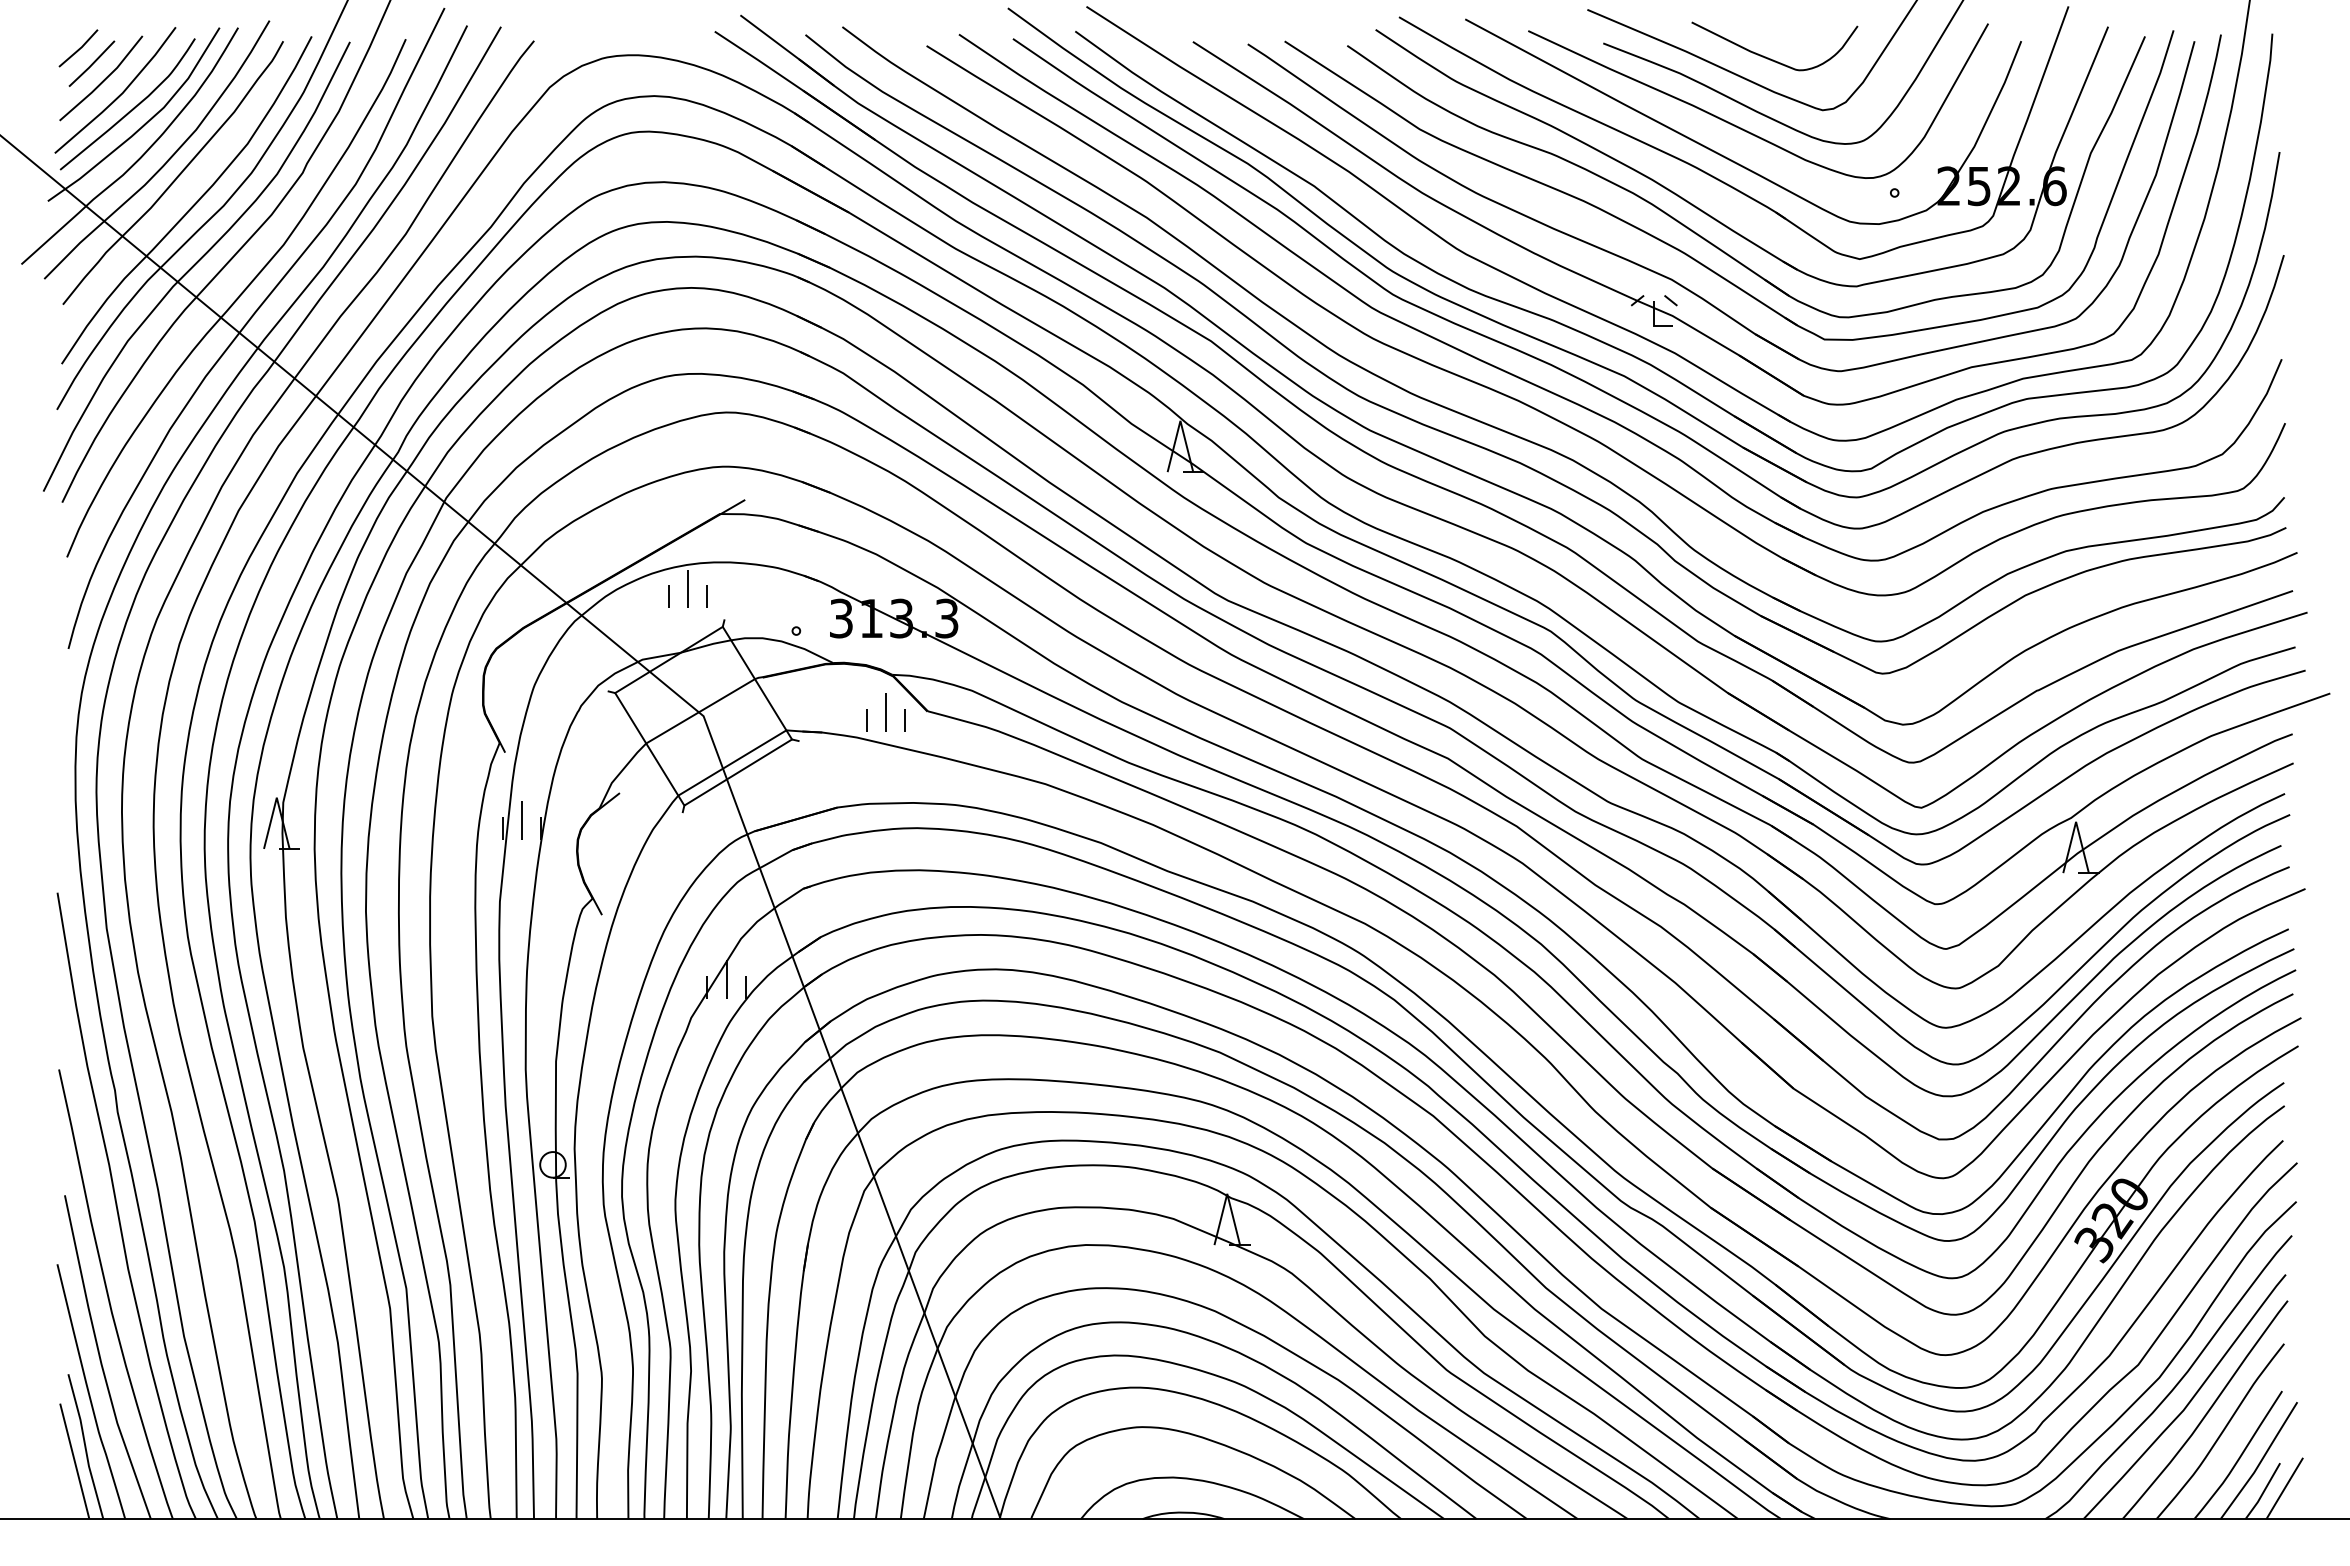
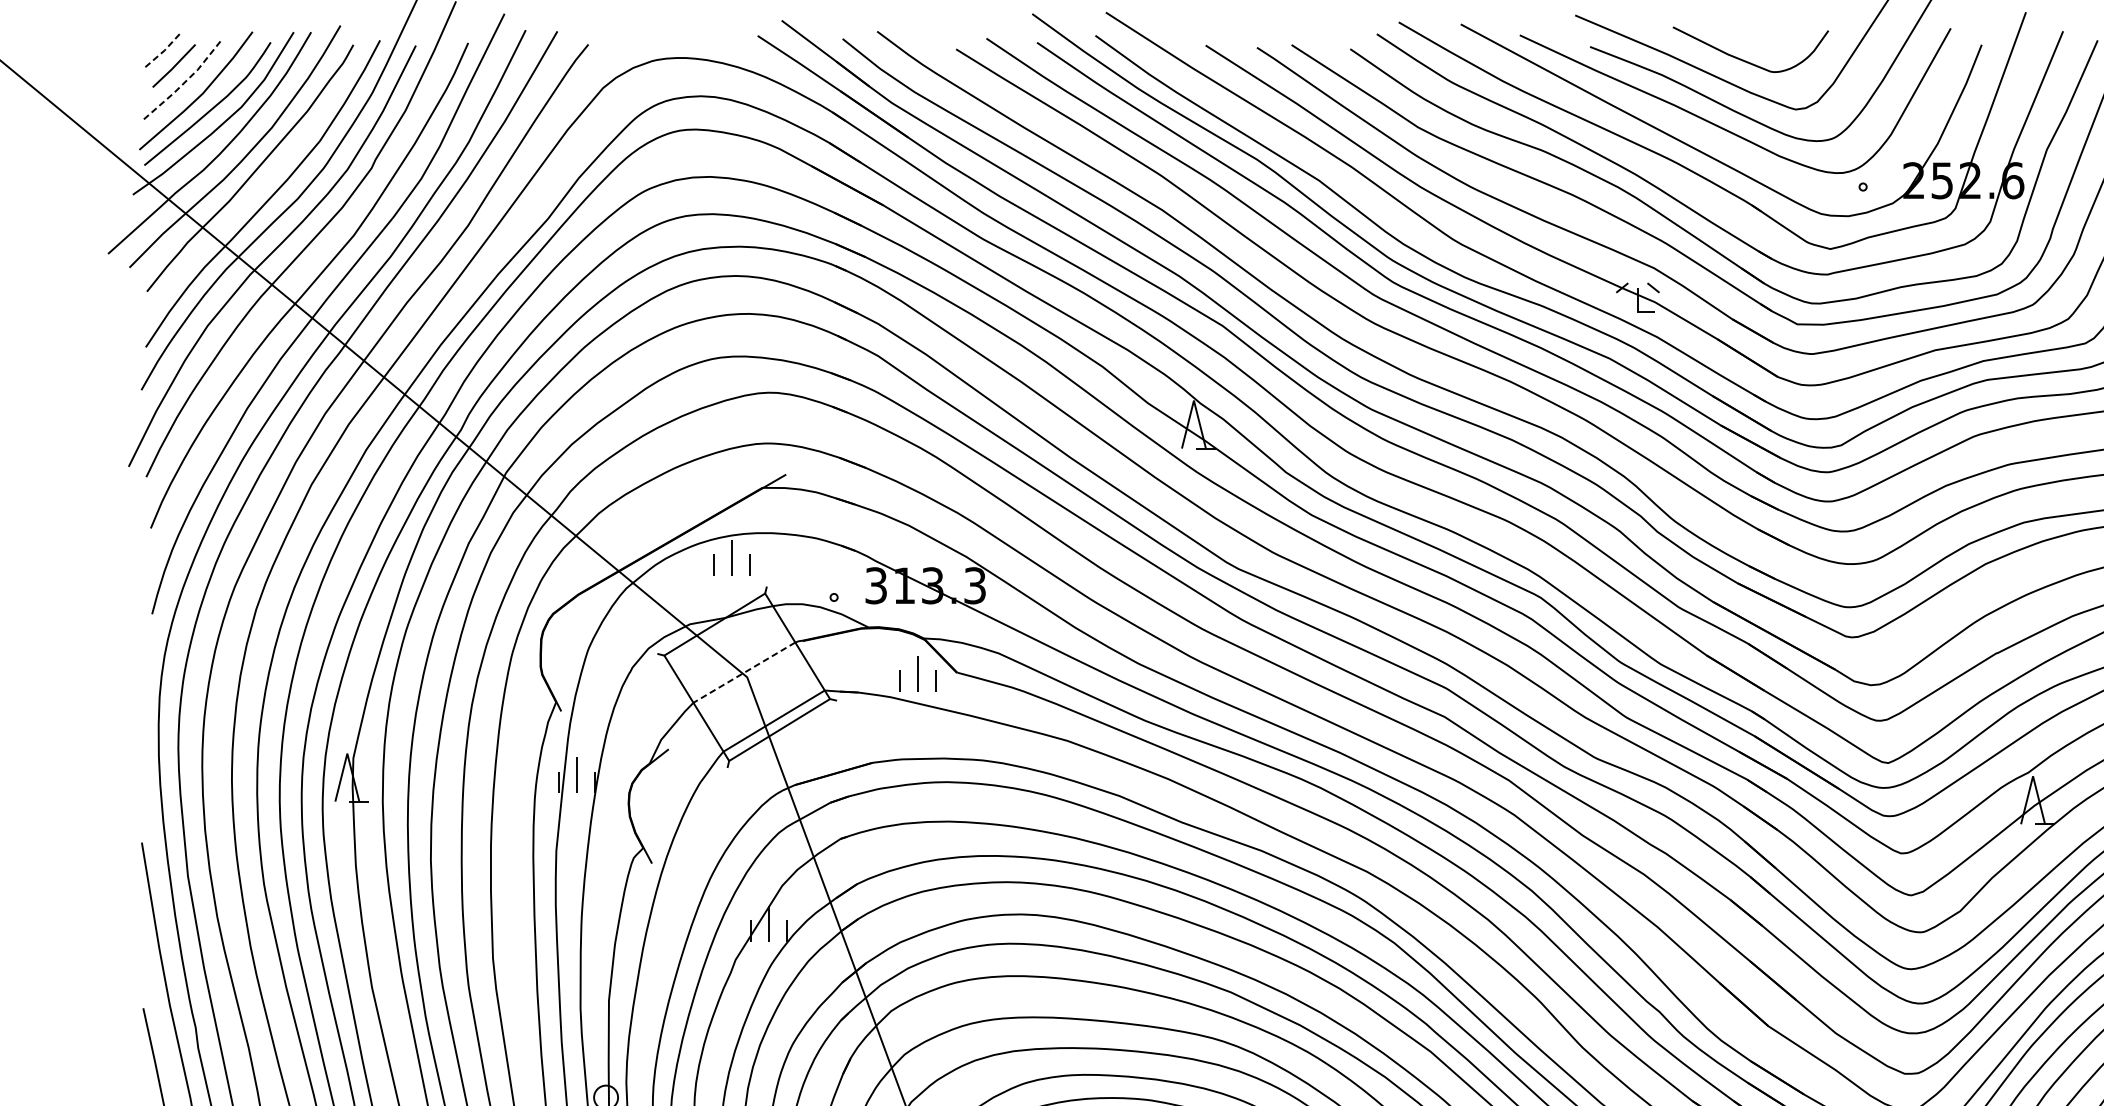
line: (79, 49) -> (162, 52), solid -> dashed
line: (103, 80) -> (184, 81), solid -> dashed
line: (700, 711) -> (744, 672), solid -> dashed

